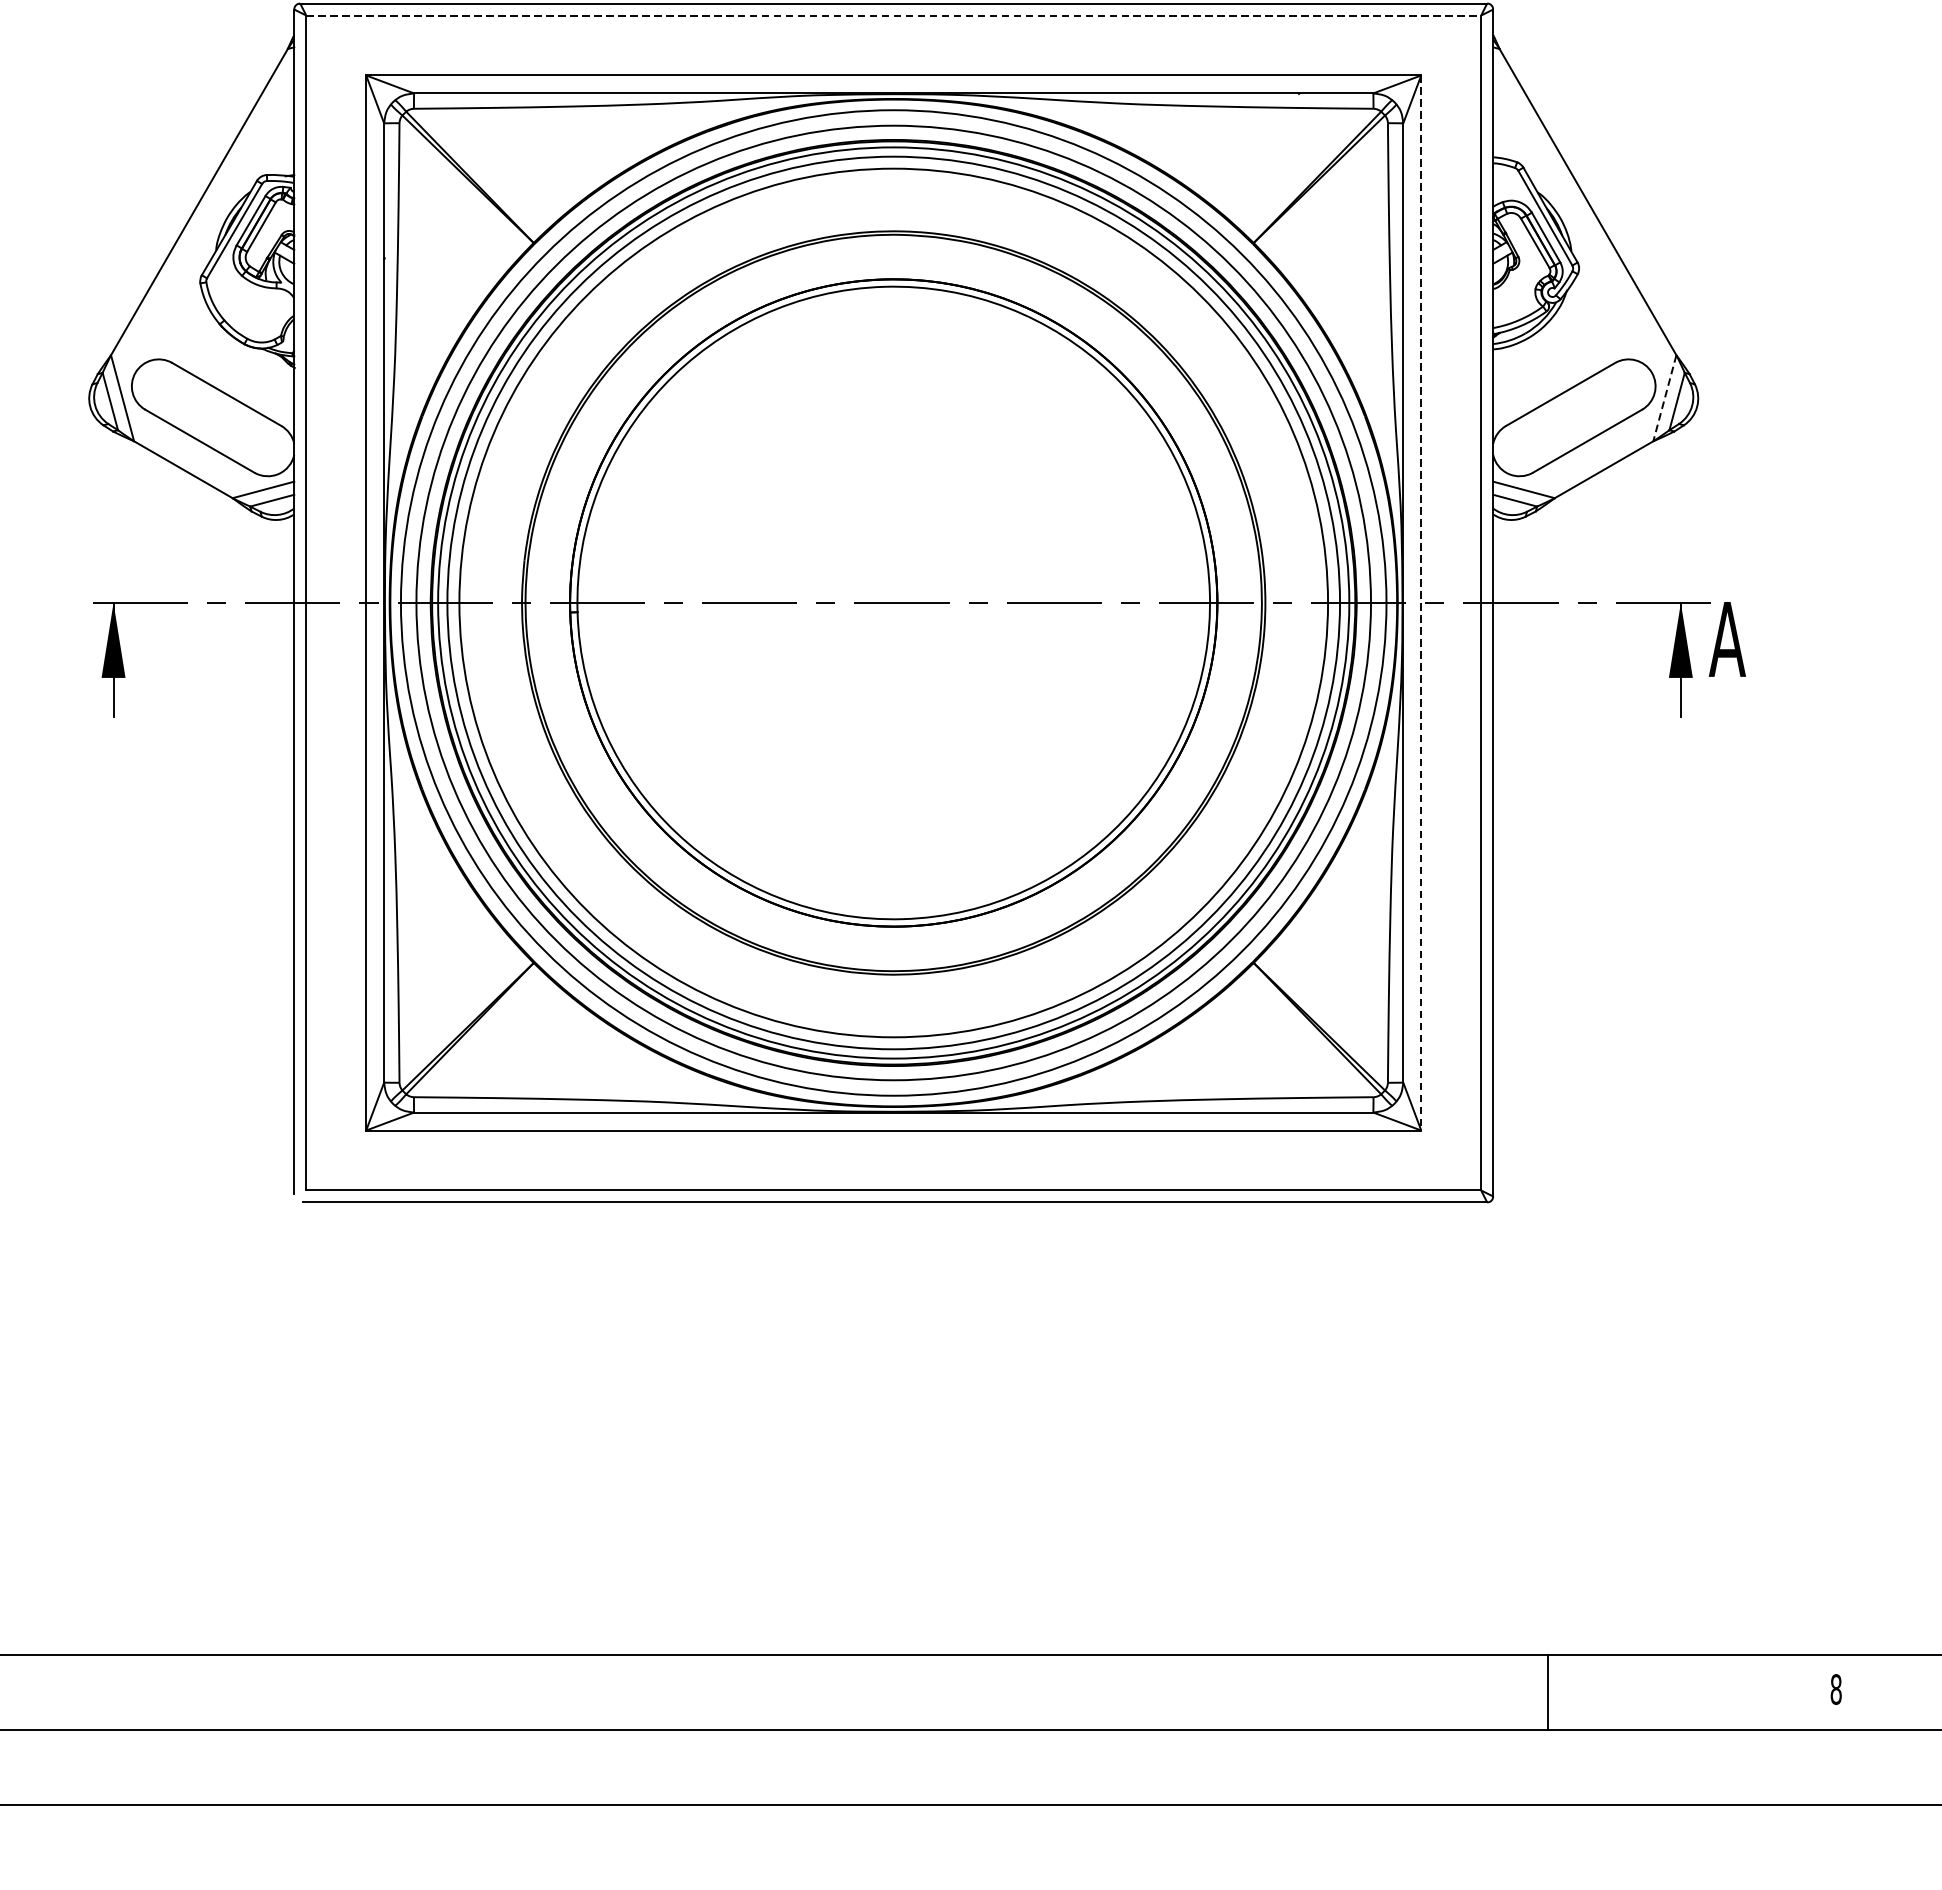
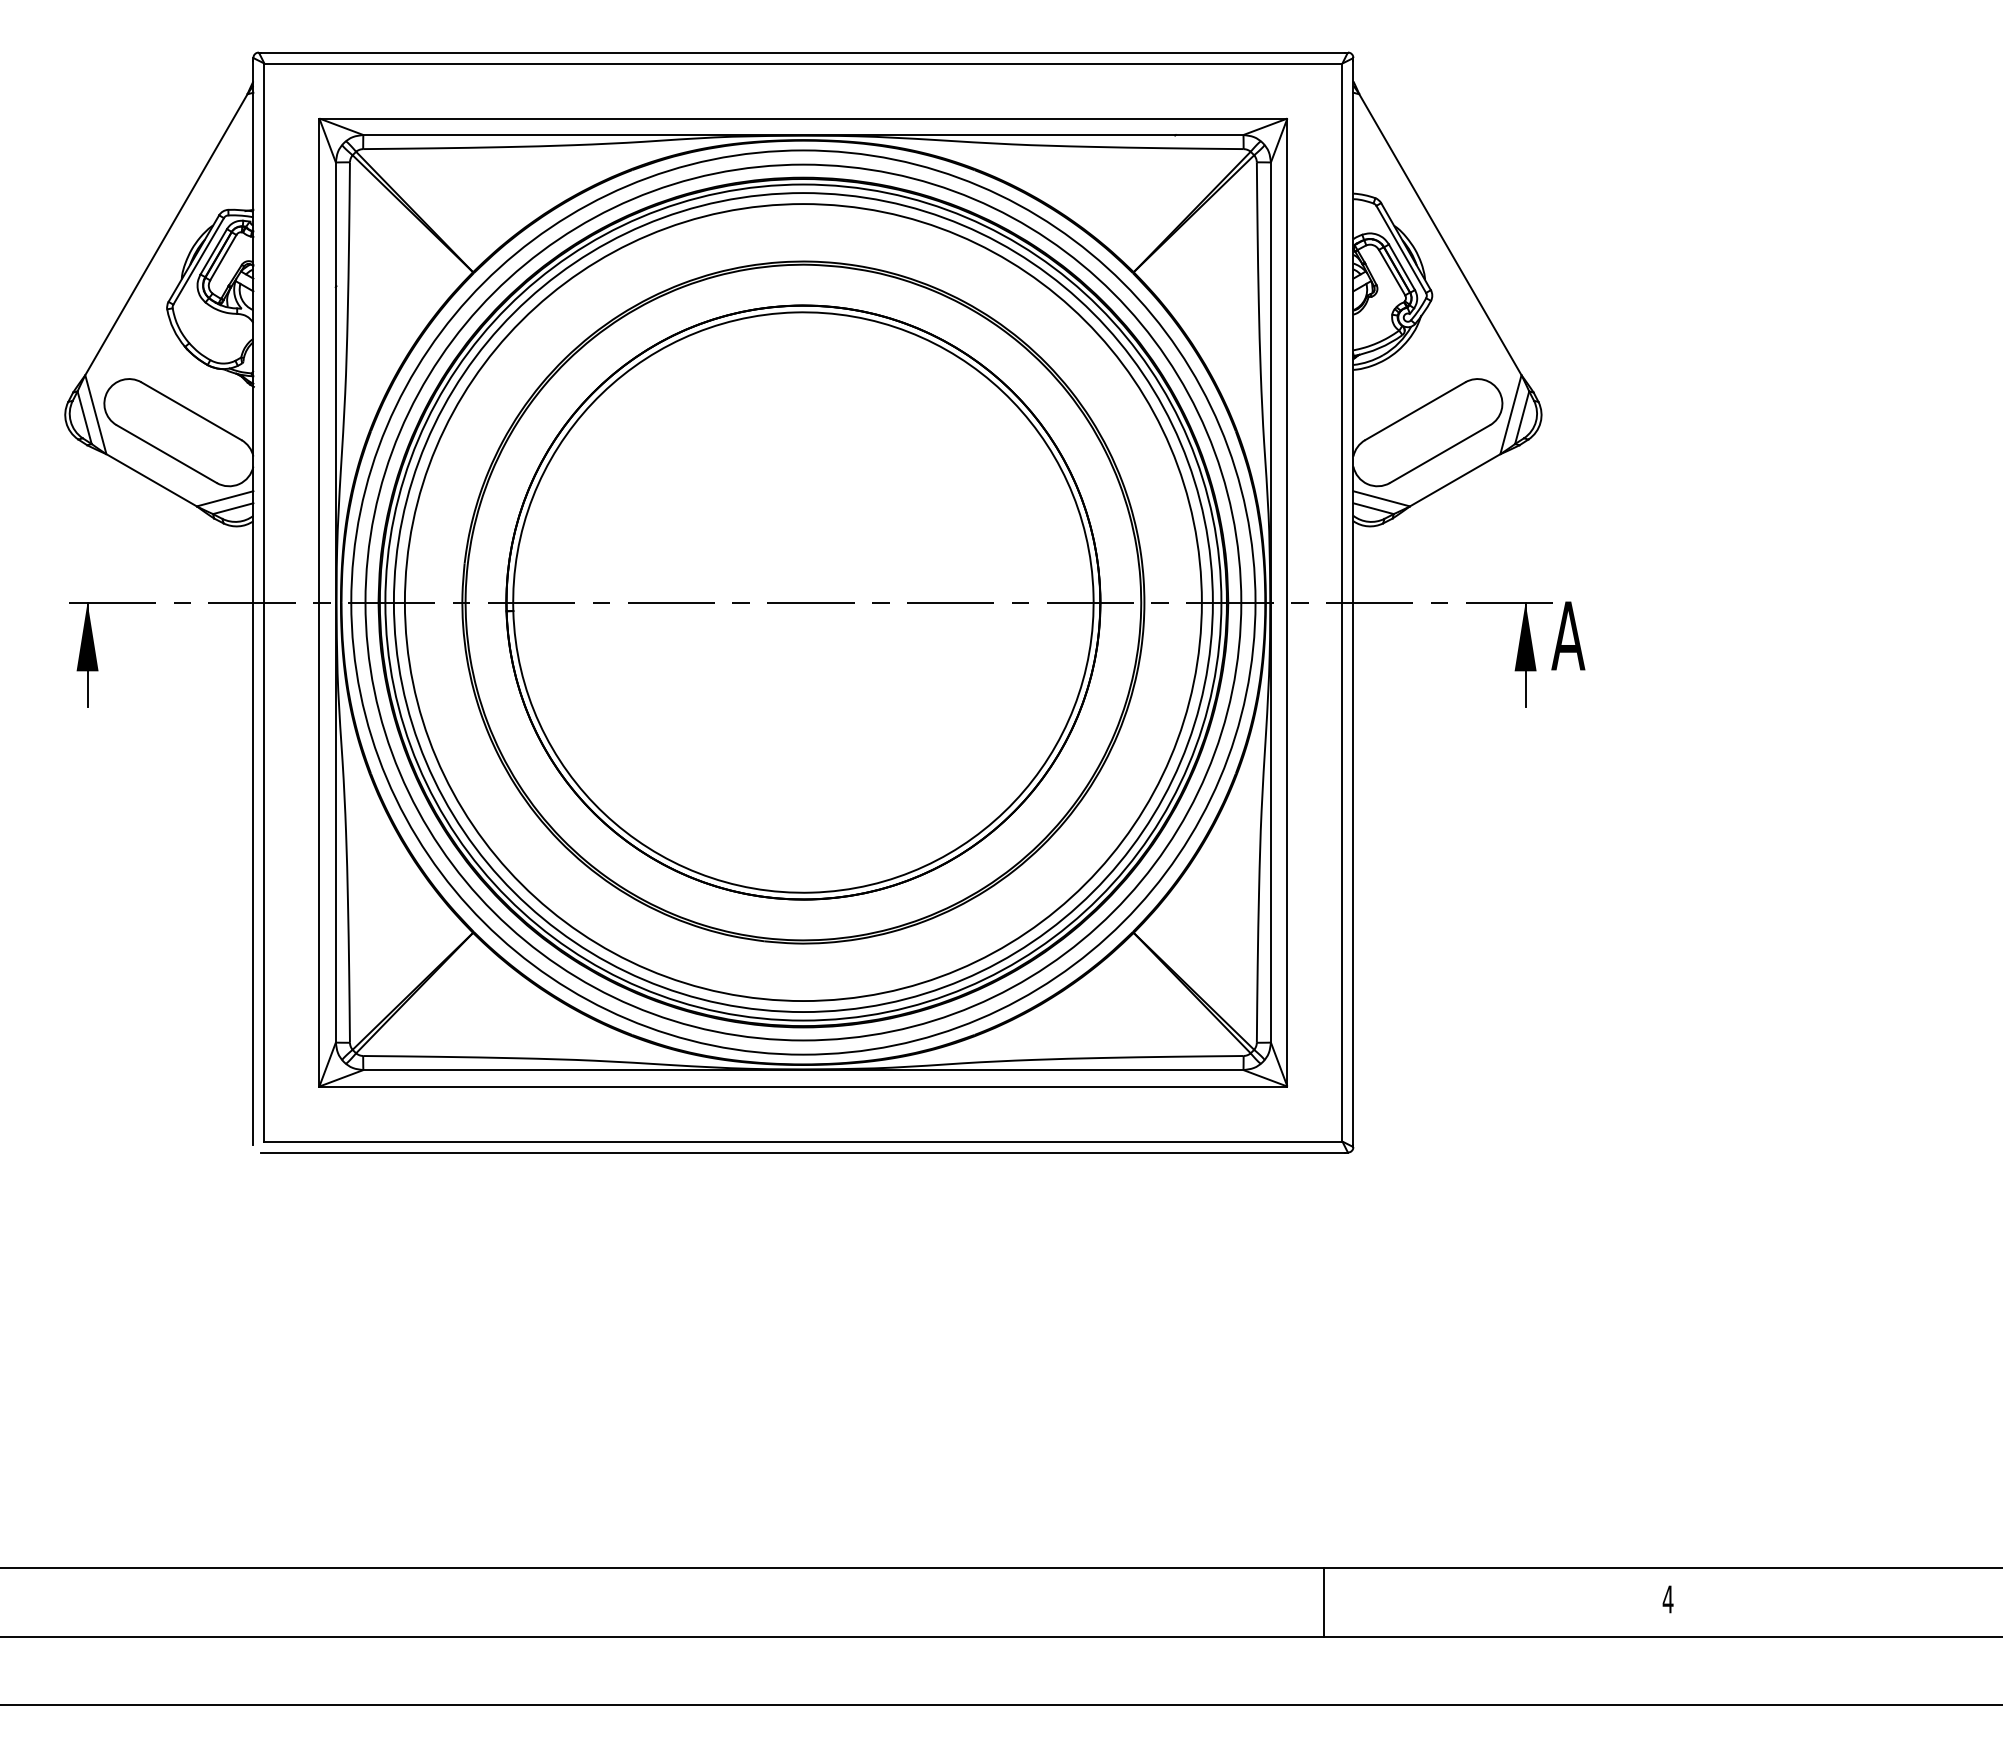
line: (893, 15) -> (803, 63), dashed -> solid
line: (1664, 398) -> (1510, 414), dashed -> solid
line: (1421, 604) -> (1287, 603), dashed -> solid
text: (1835, 1689) -> (1667, 1599), 8 -> 4
line: (1548, 1691) -> (1324, 1601), moved

